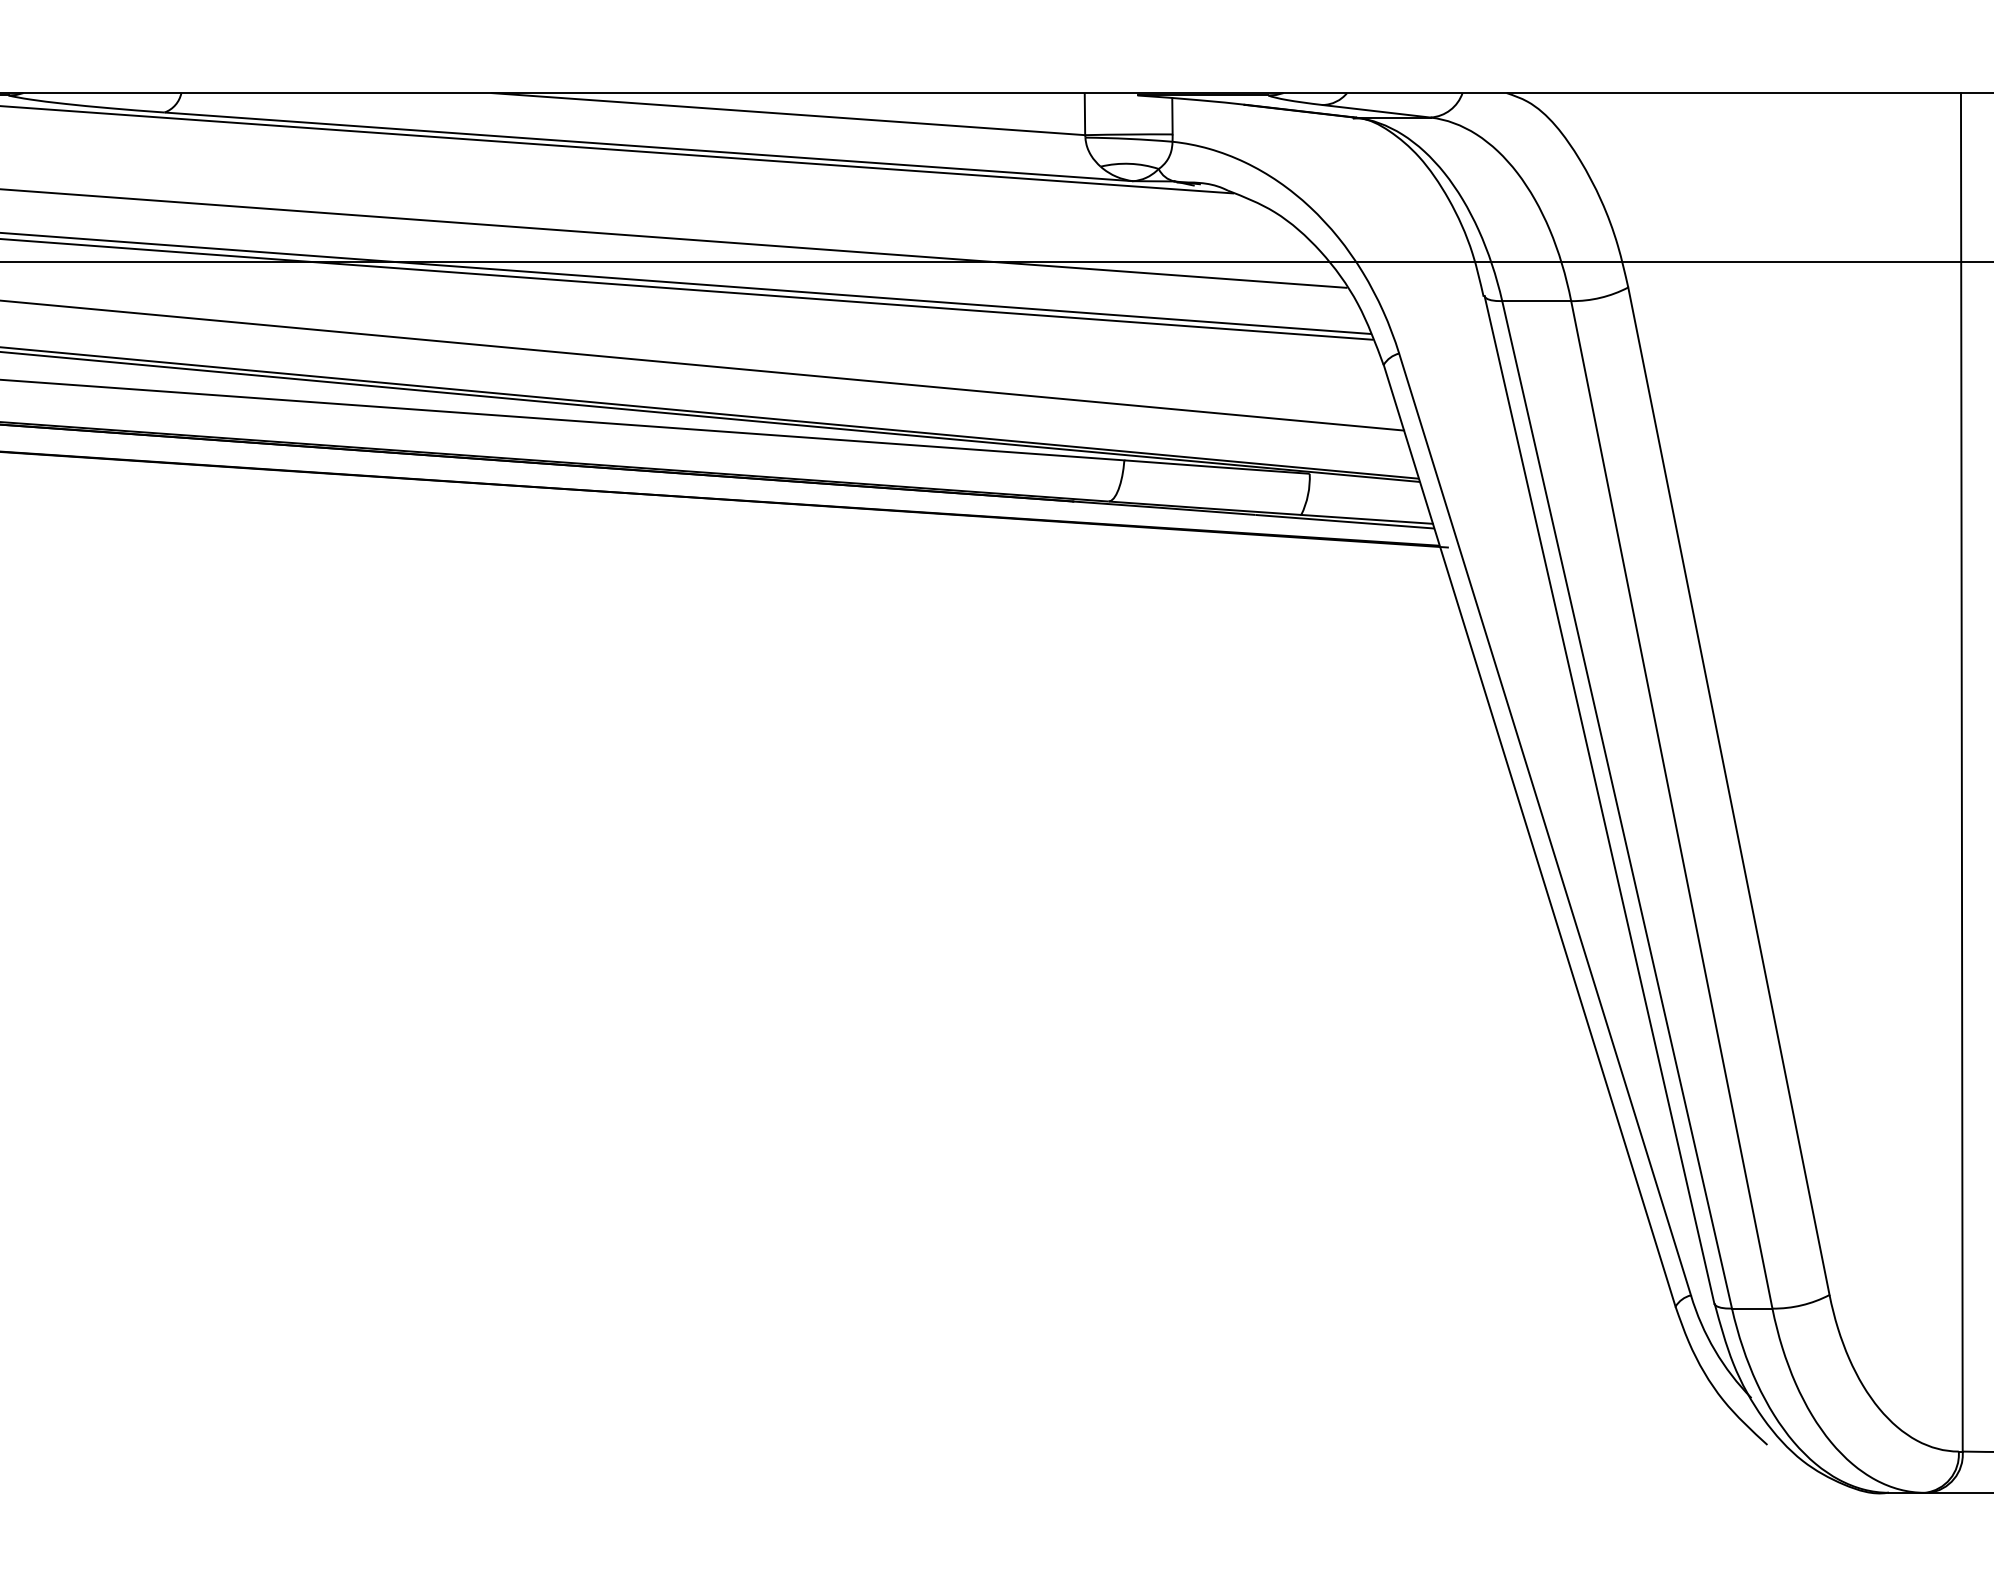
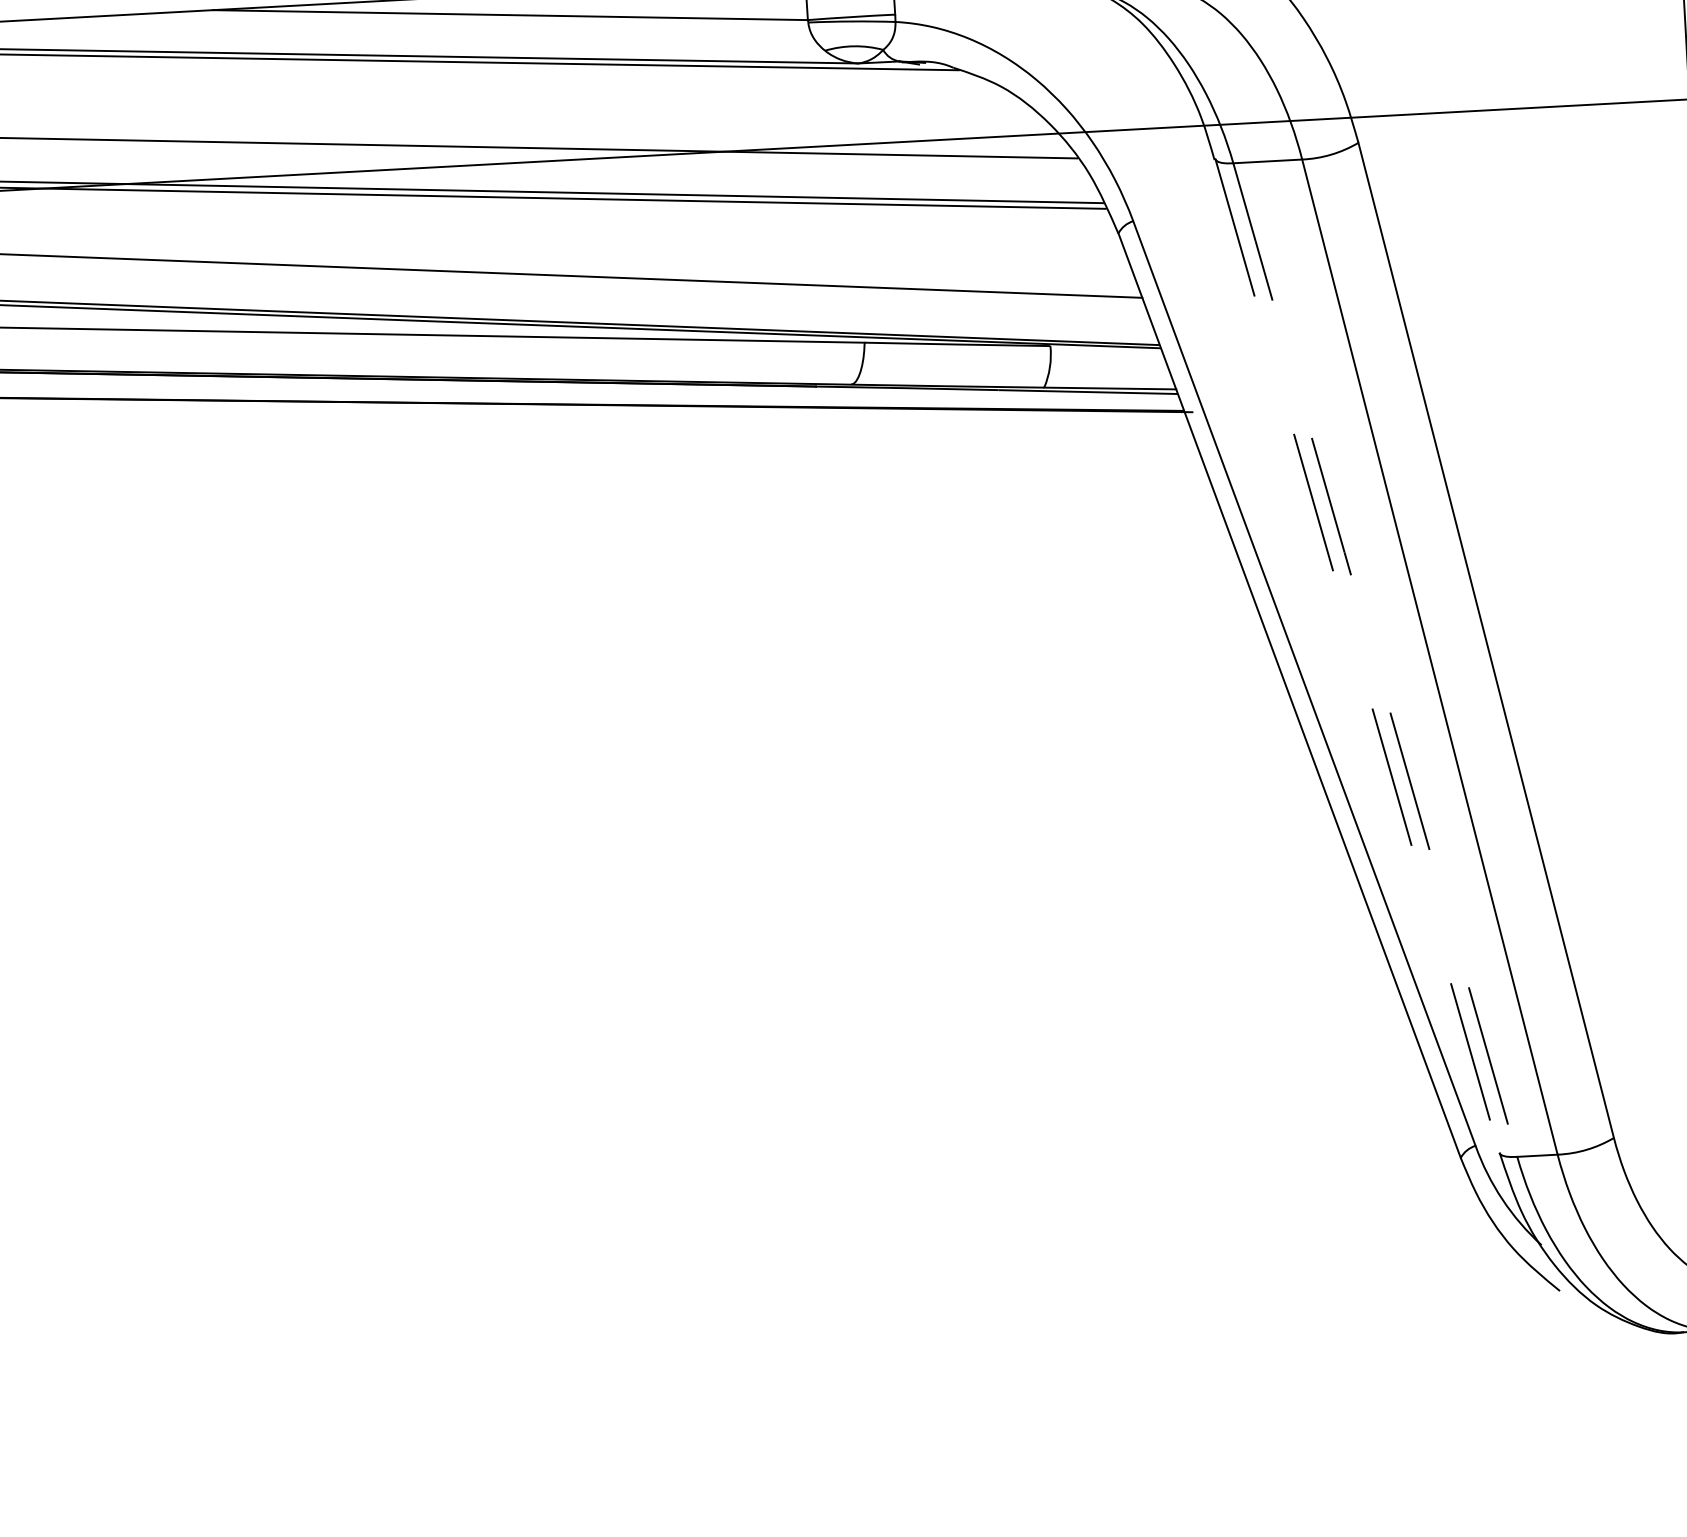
line: (1599, 799) -> (1357, 655), solid -> dashed
line: (1616, 803) -> (1374, 658), solid -> dashed

